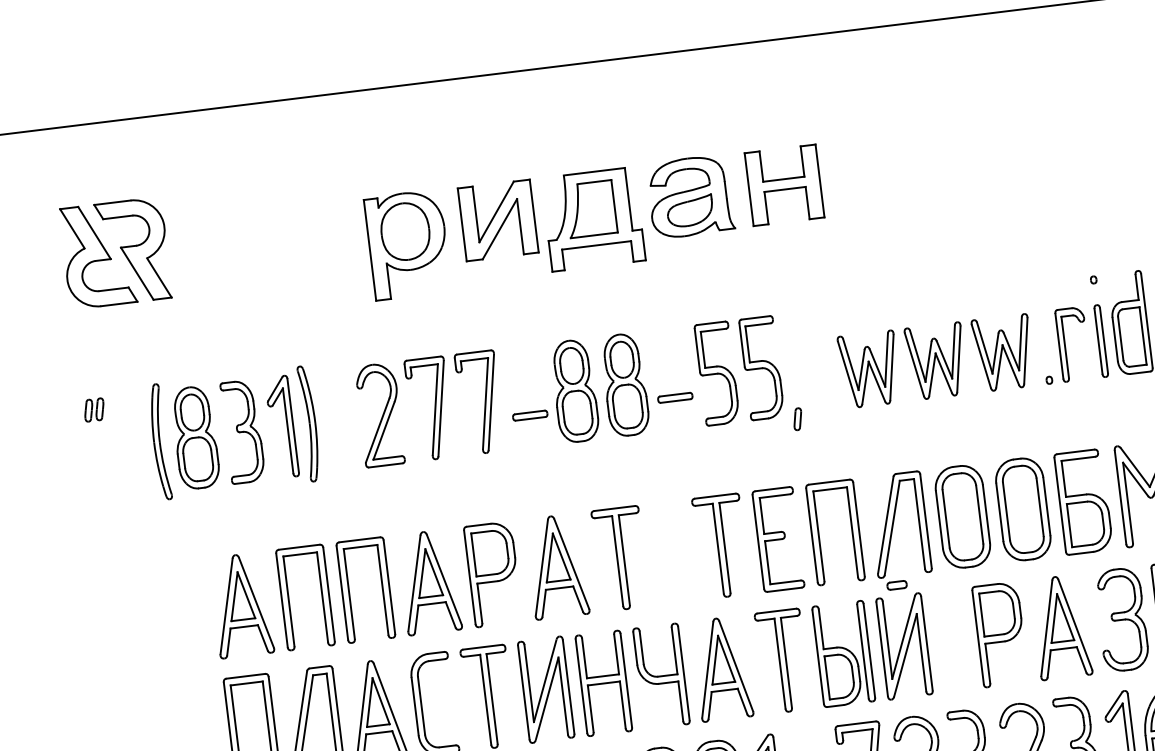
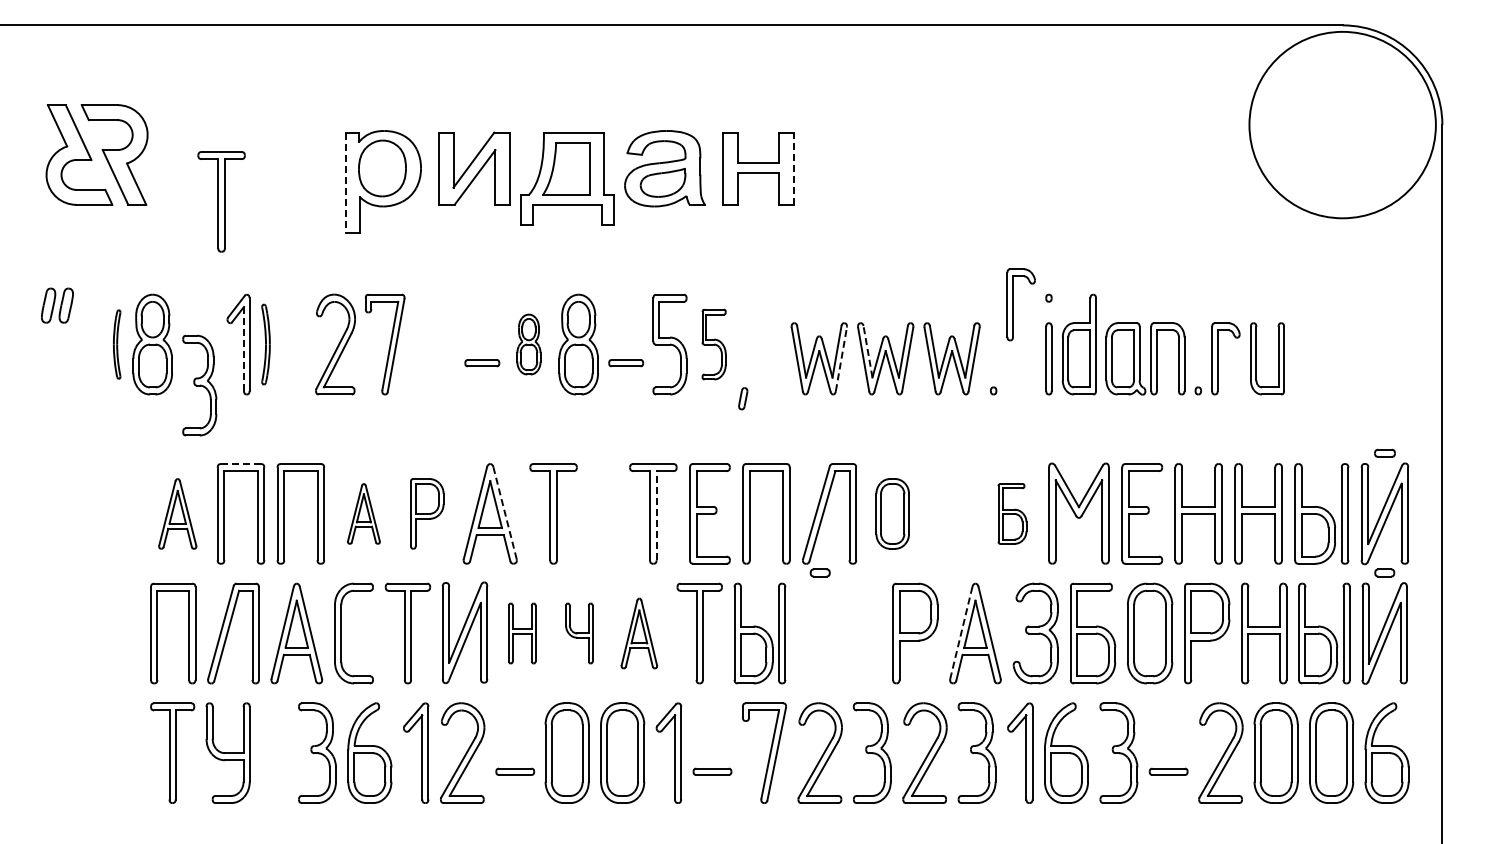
line: (819, 180) -> (793, 168), solid -> dashed
line: (369, 250) -> (345, 182), solid -> dashed
part: (247, 284) -> (221, 201), added
part: (1065, 345) -> (1013, 304), moved
line: (917, 356) -> (867, 351), solid -> dashed
line: (891, 366) -> (841, 358), solid -> dashed
part: (761, 368) -> (713, 344), size x0.7
part: (574, 391) -> (528, 344), size x0.6
part: (479, 402) -> (434, 344), removed
part: (93, 409) -> (56, 304), size x1.6
part: (309, 423) -> (265, 344), size x0.7
part: (242, 431) -> (199, 385), moved
line: (288, 431) -> (244, 349), solid -> dashed
part: (158, 442) -> (116, 344), size x0.6
part: (1083, 501) -> (1012, 513), size x0.6
part: (1023, 509) -> (952, 513), removed
part: (962, 516) -> (892, 513), size x0.7
line: (299, 547) -> (241, 464), solid -> dashed
line: (724, 547) -> (656, 515), solid -> dashed
line: (571, 563) -> (504, 512), solid -> dashed
part: (493, 574) -> (427, 513), size x0.7
part: (429, 581) -> (363, 513), size x0.6
part: (241, 605) -> (177, 513), size x0.7
line: (1047, 628) -> (961, 633), solid -> dashed
part: (904, 646) -> (820, 633), removed
part: (722, 668) -> (639, 633), size x0.7
part: (661, 676) -> (579, 633), size x0.6
part: (604, 683) -> (522, 633), size x0.6

